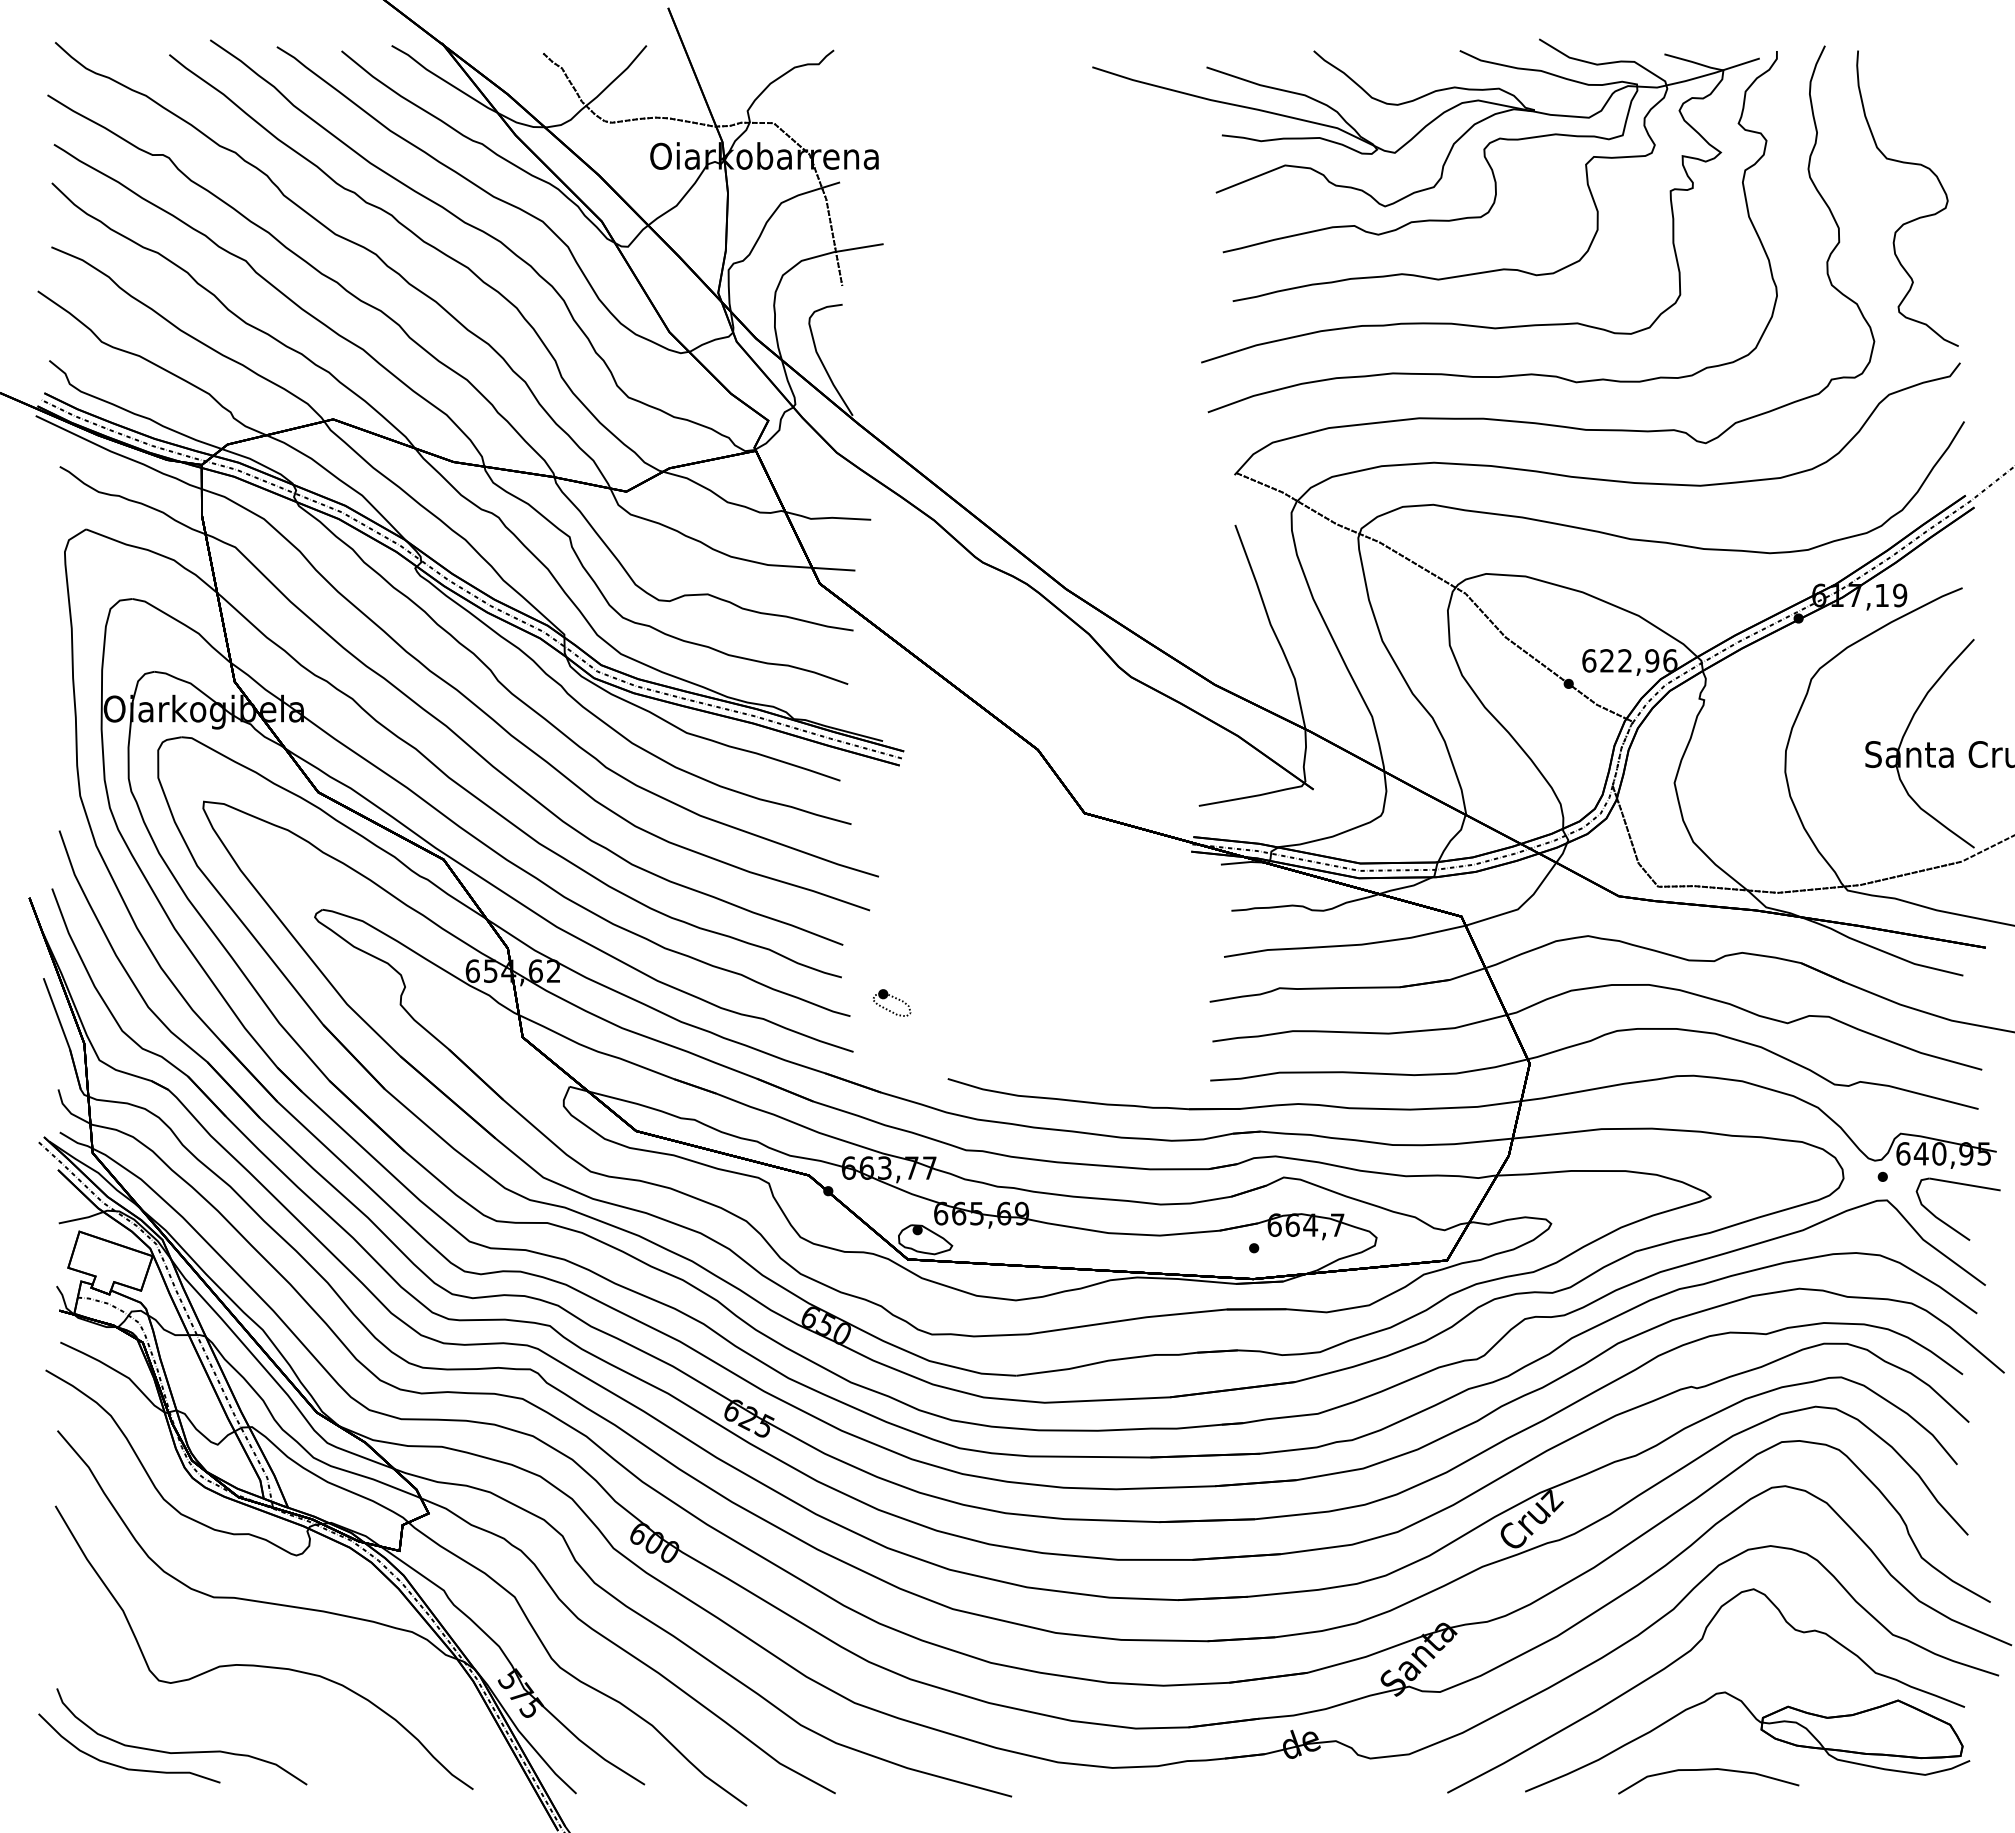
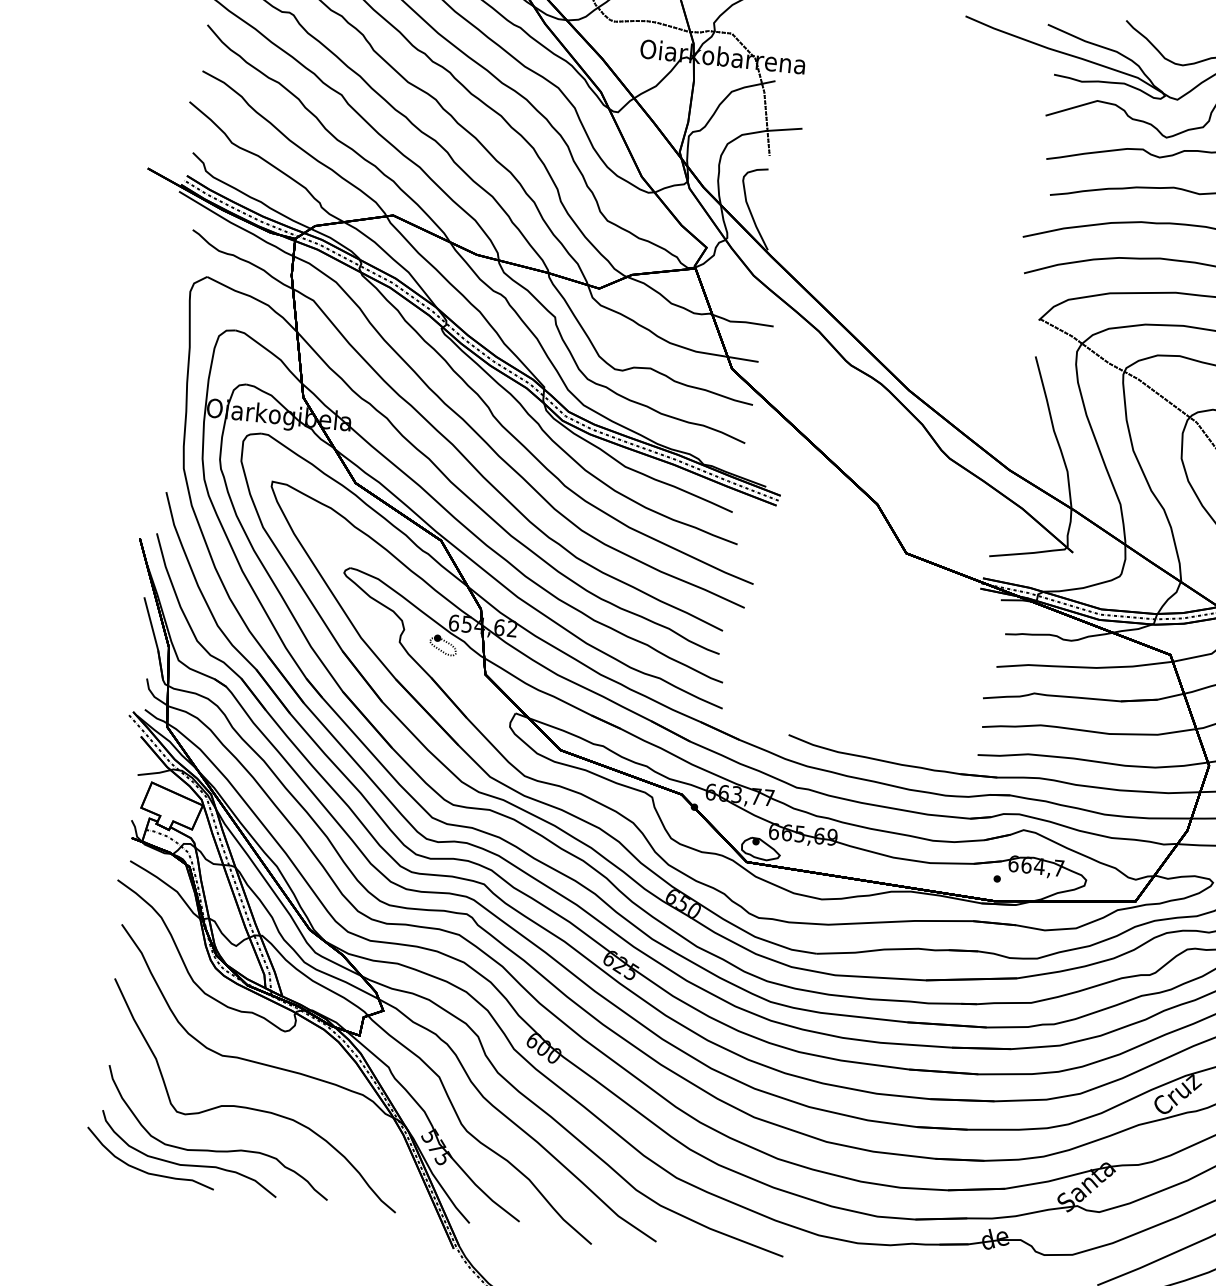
part: (892, 1002) -> (443, 644), moved
curve: (218, 1728) -> (216, 1150), added

